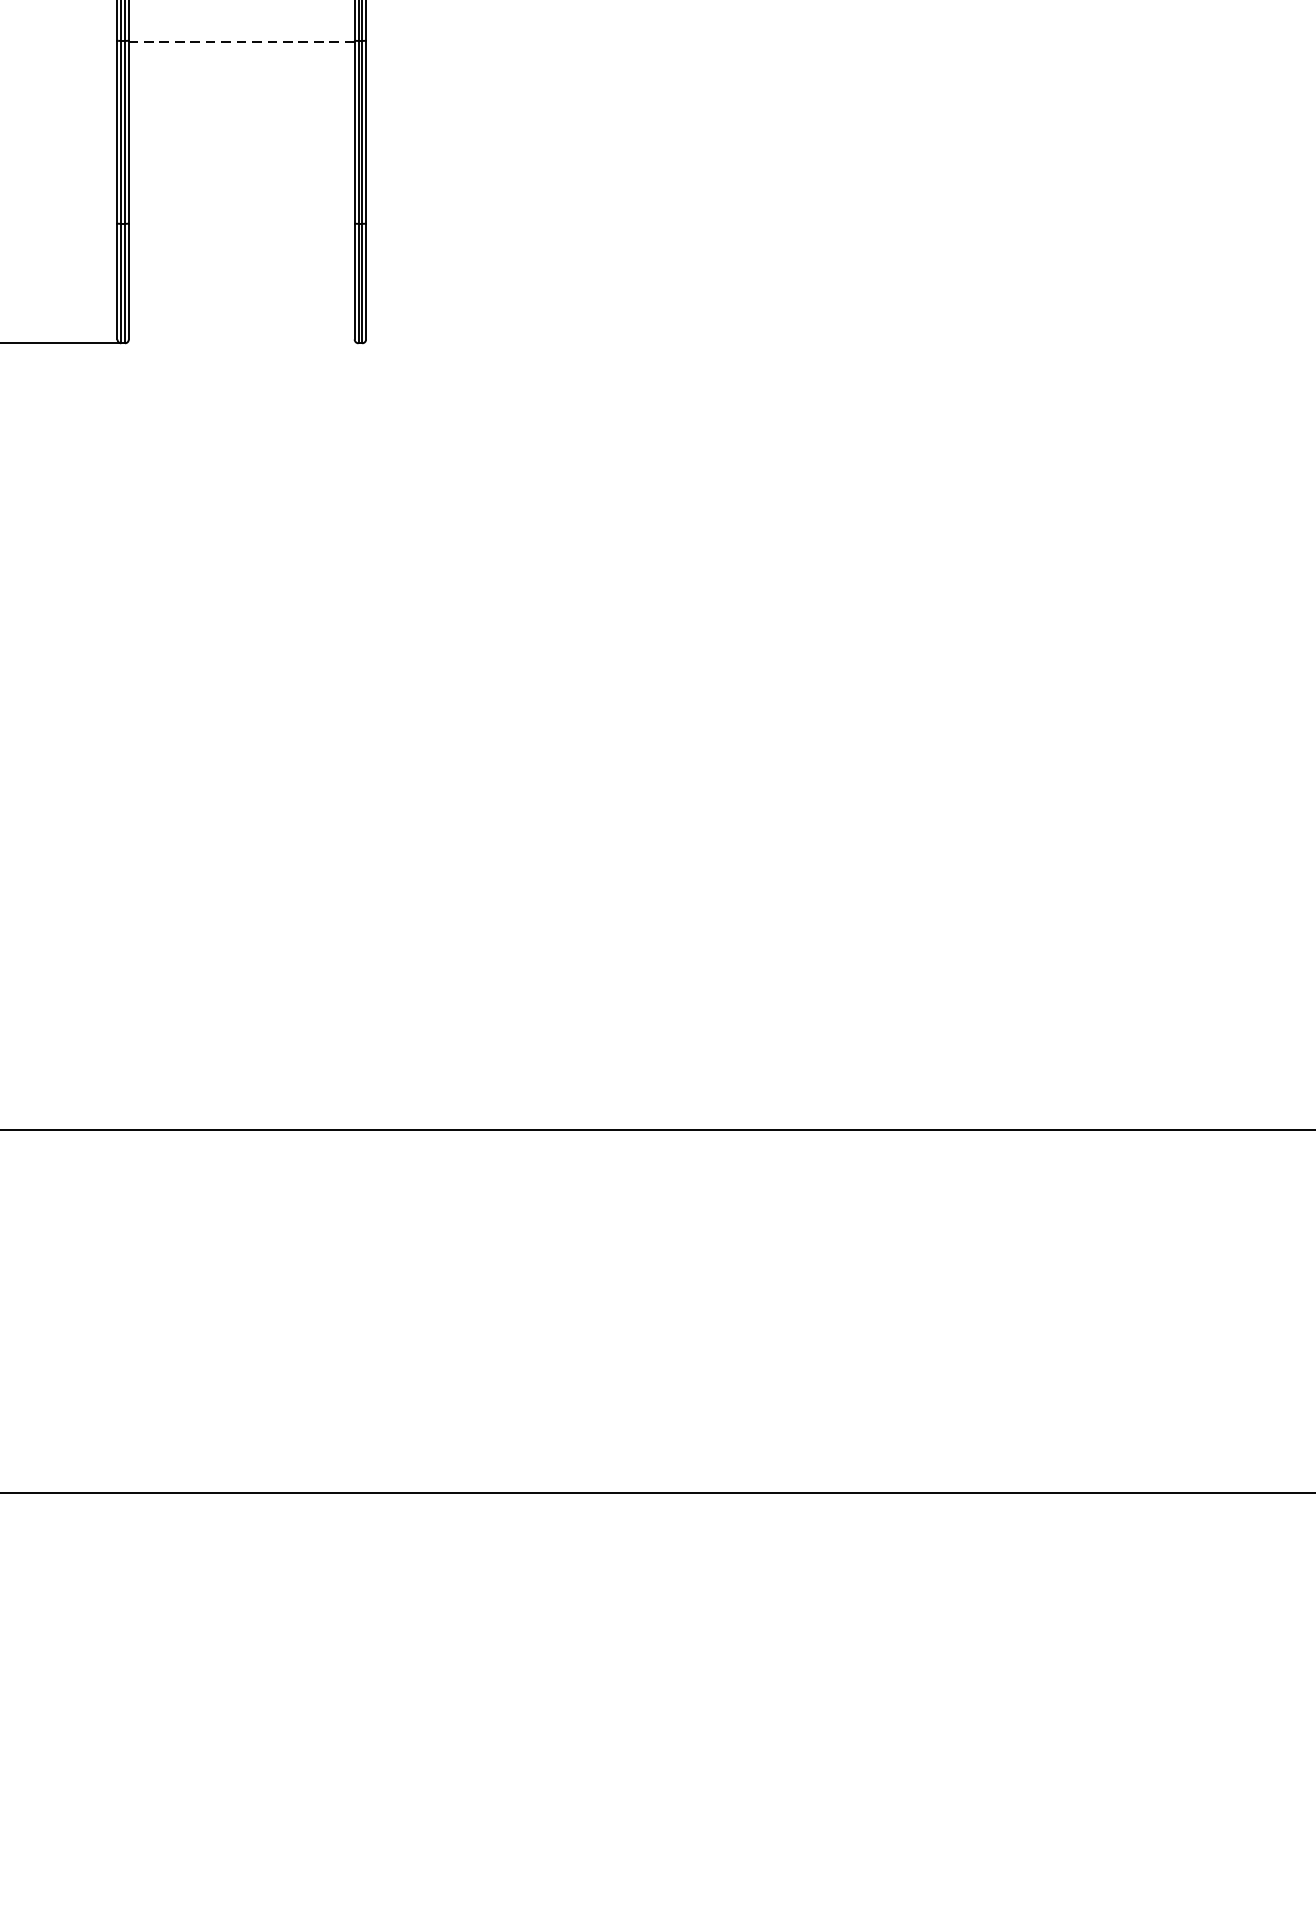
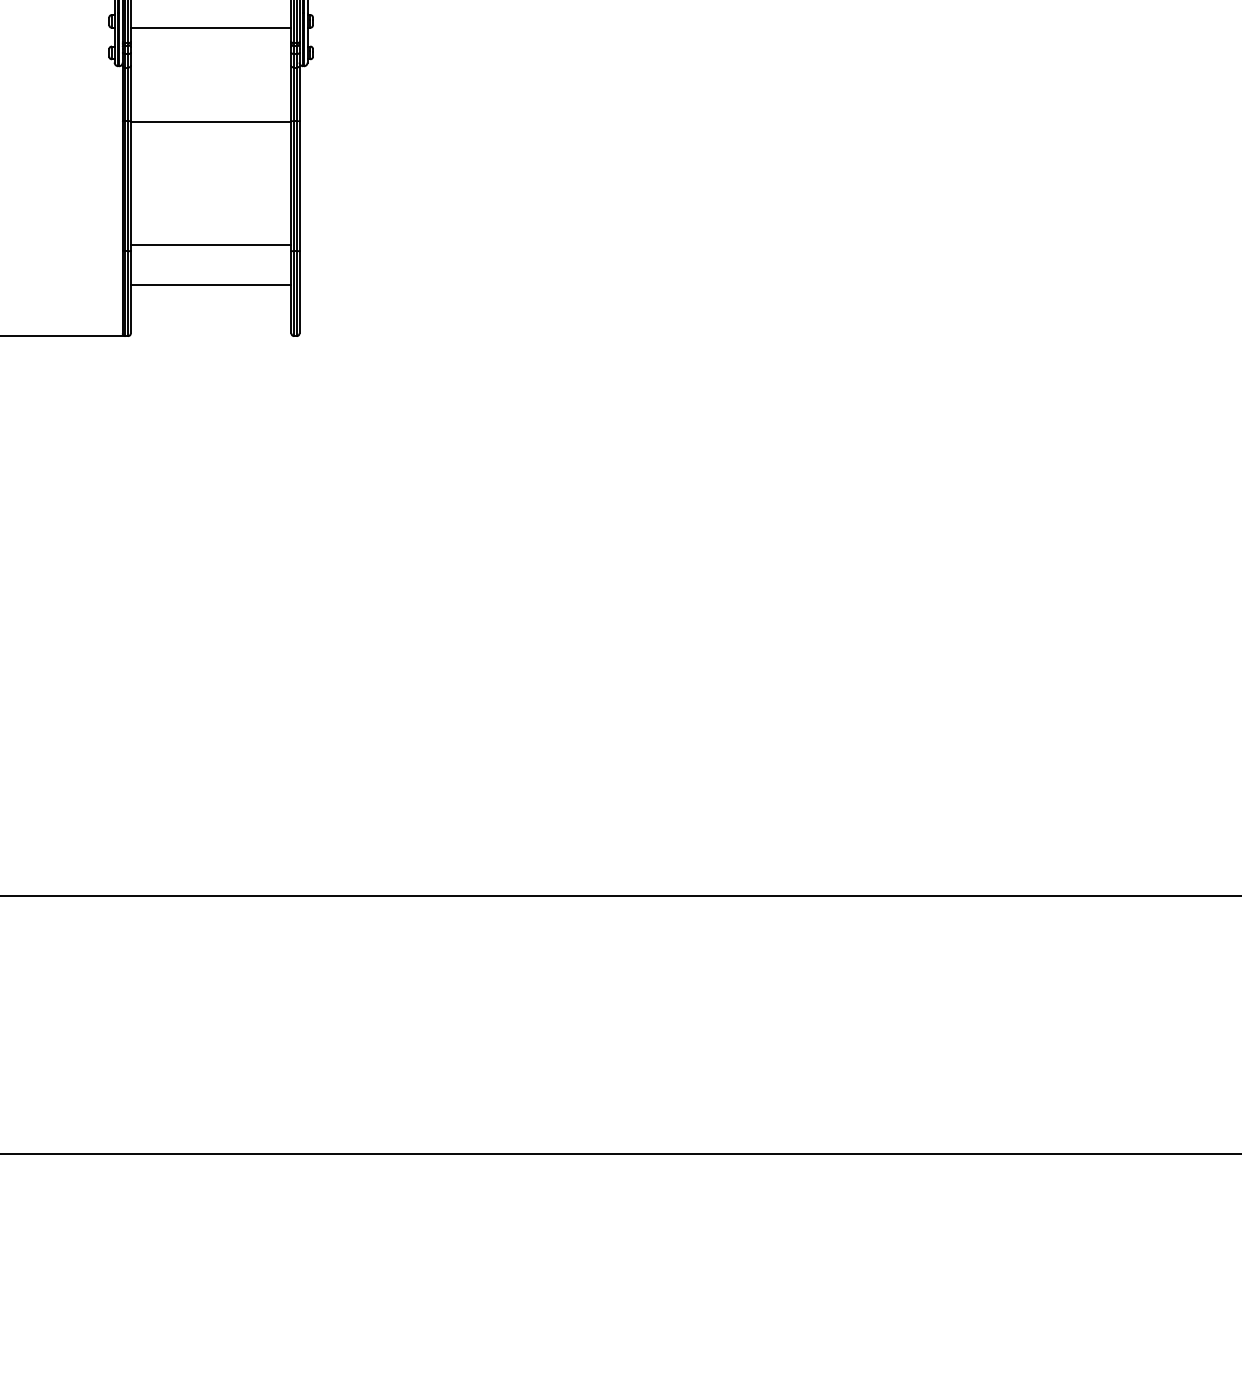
line: (240, 41) -> (210, 121), dashed -> solid
line: (240, 215) -> (210, 245), added
line: (240, 270) -> (210, 284), added

